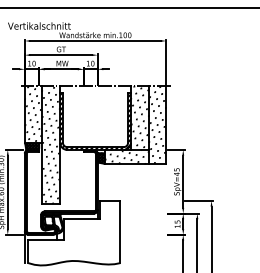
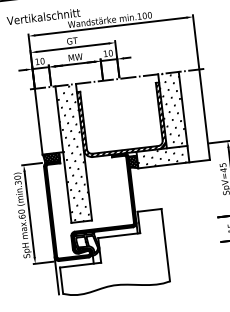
hatch: (33, 113) -> (48, 119), removed
hatch: (157, 124) -> (194, 115), removed

